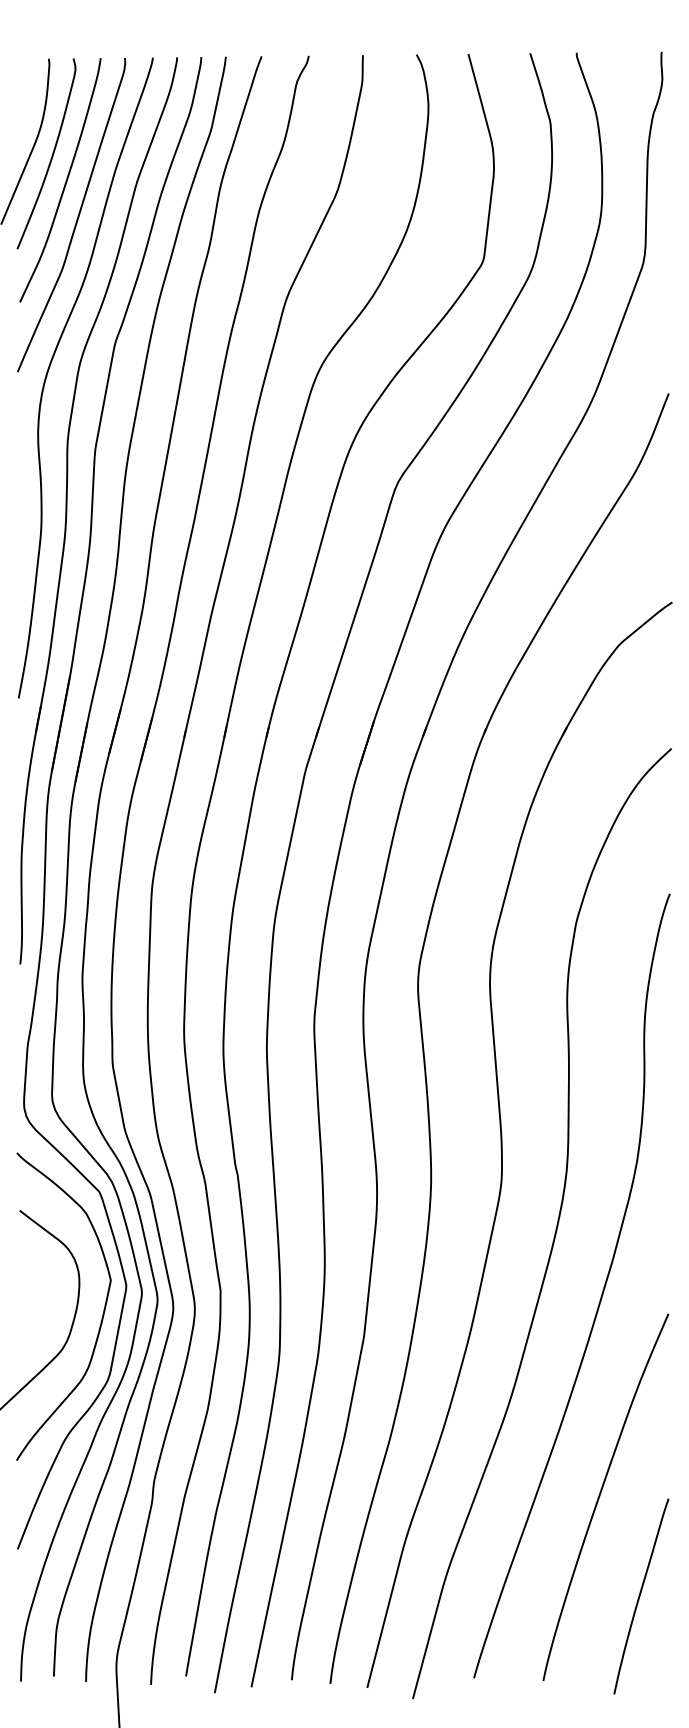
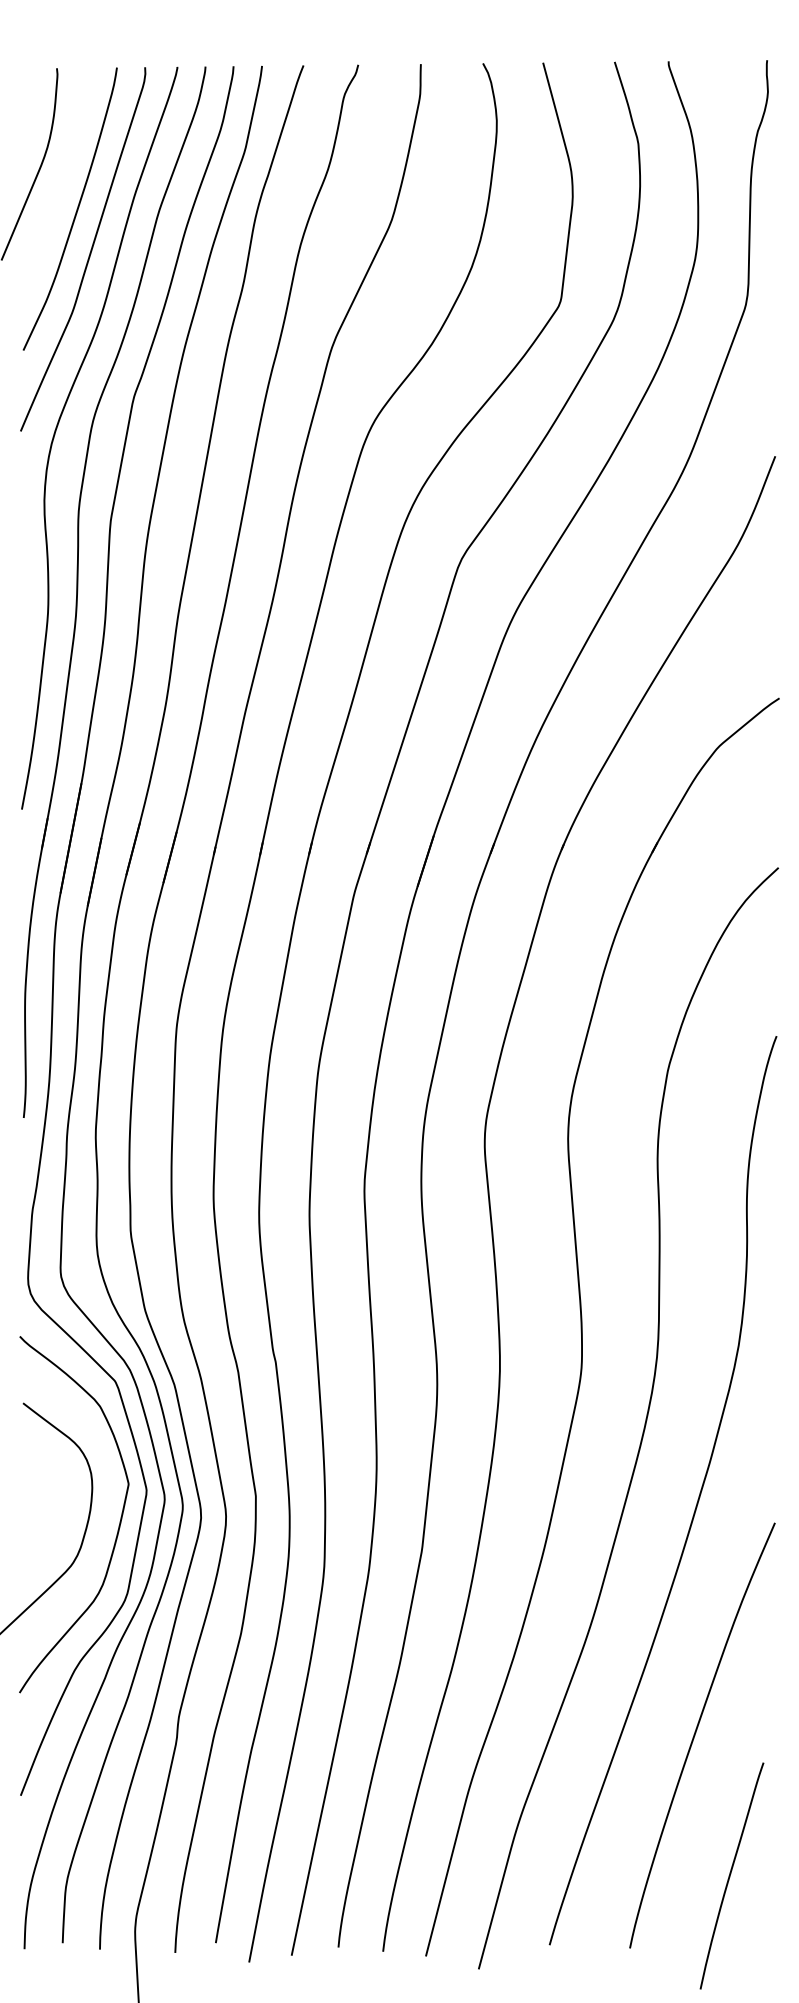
curve: (51, 155) -> (59, 180), removed
curve: (640, 1596) -> (730, 1875), moved

